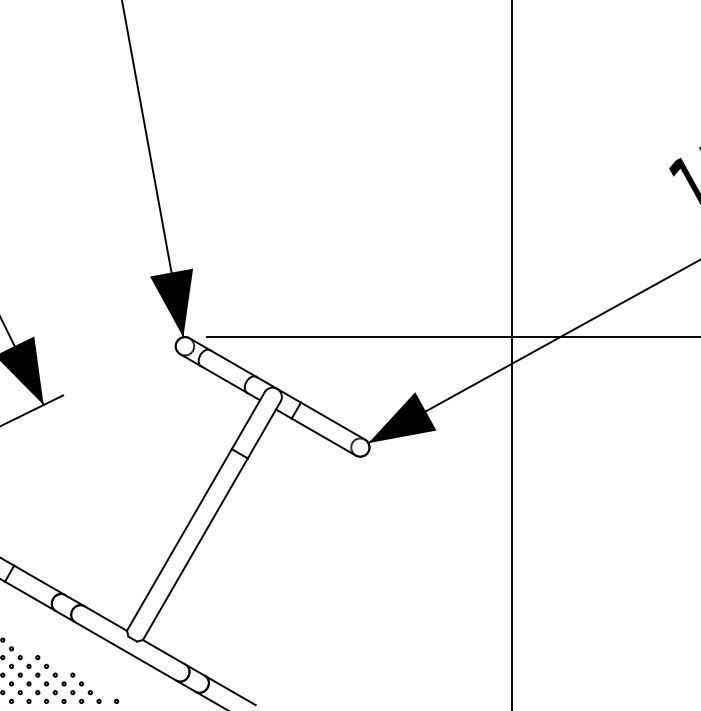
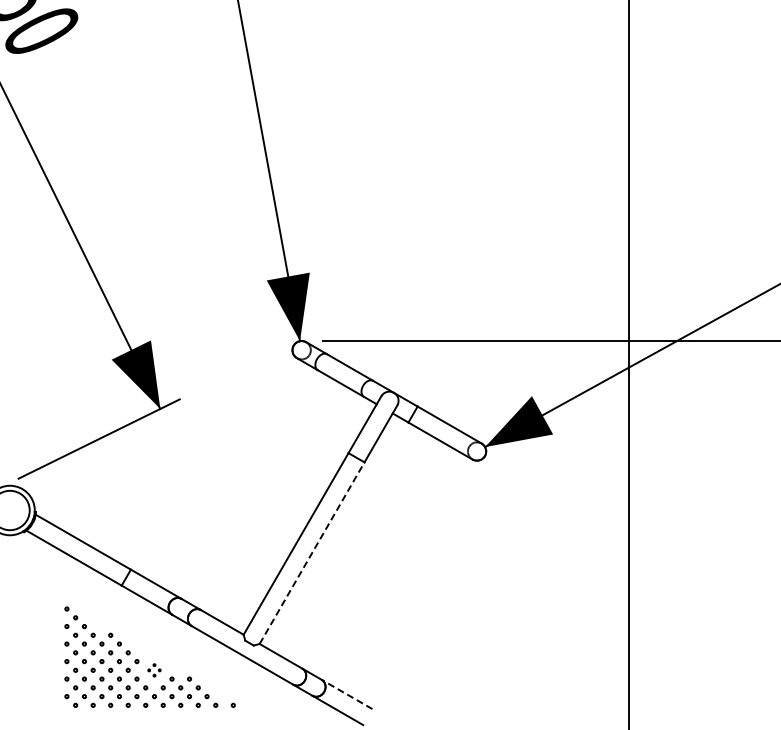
line: (195, 549) -> (312, 553), solid -> dashed
part: (37, 666) -> (154, 670), size x0.6
line: (229, 690) -> (346, 694), solid -> dashed

